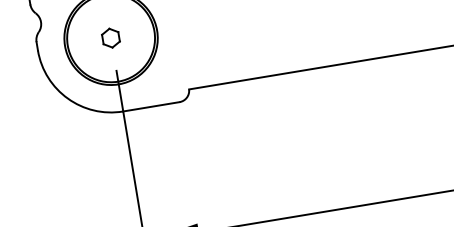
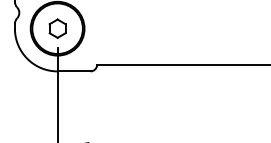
part: (110, 37) -> (57, 28), size x1.67

